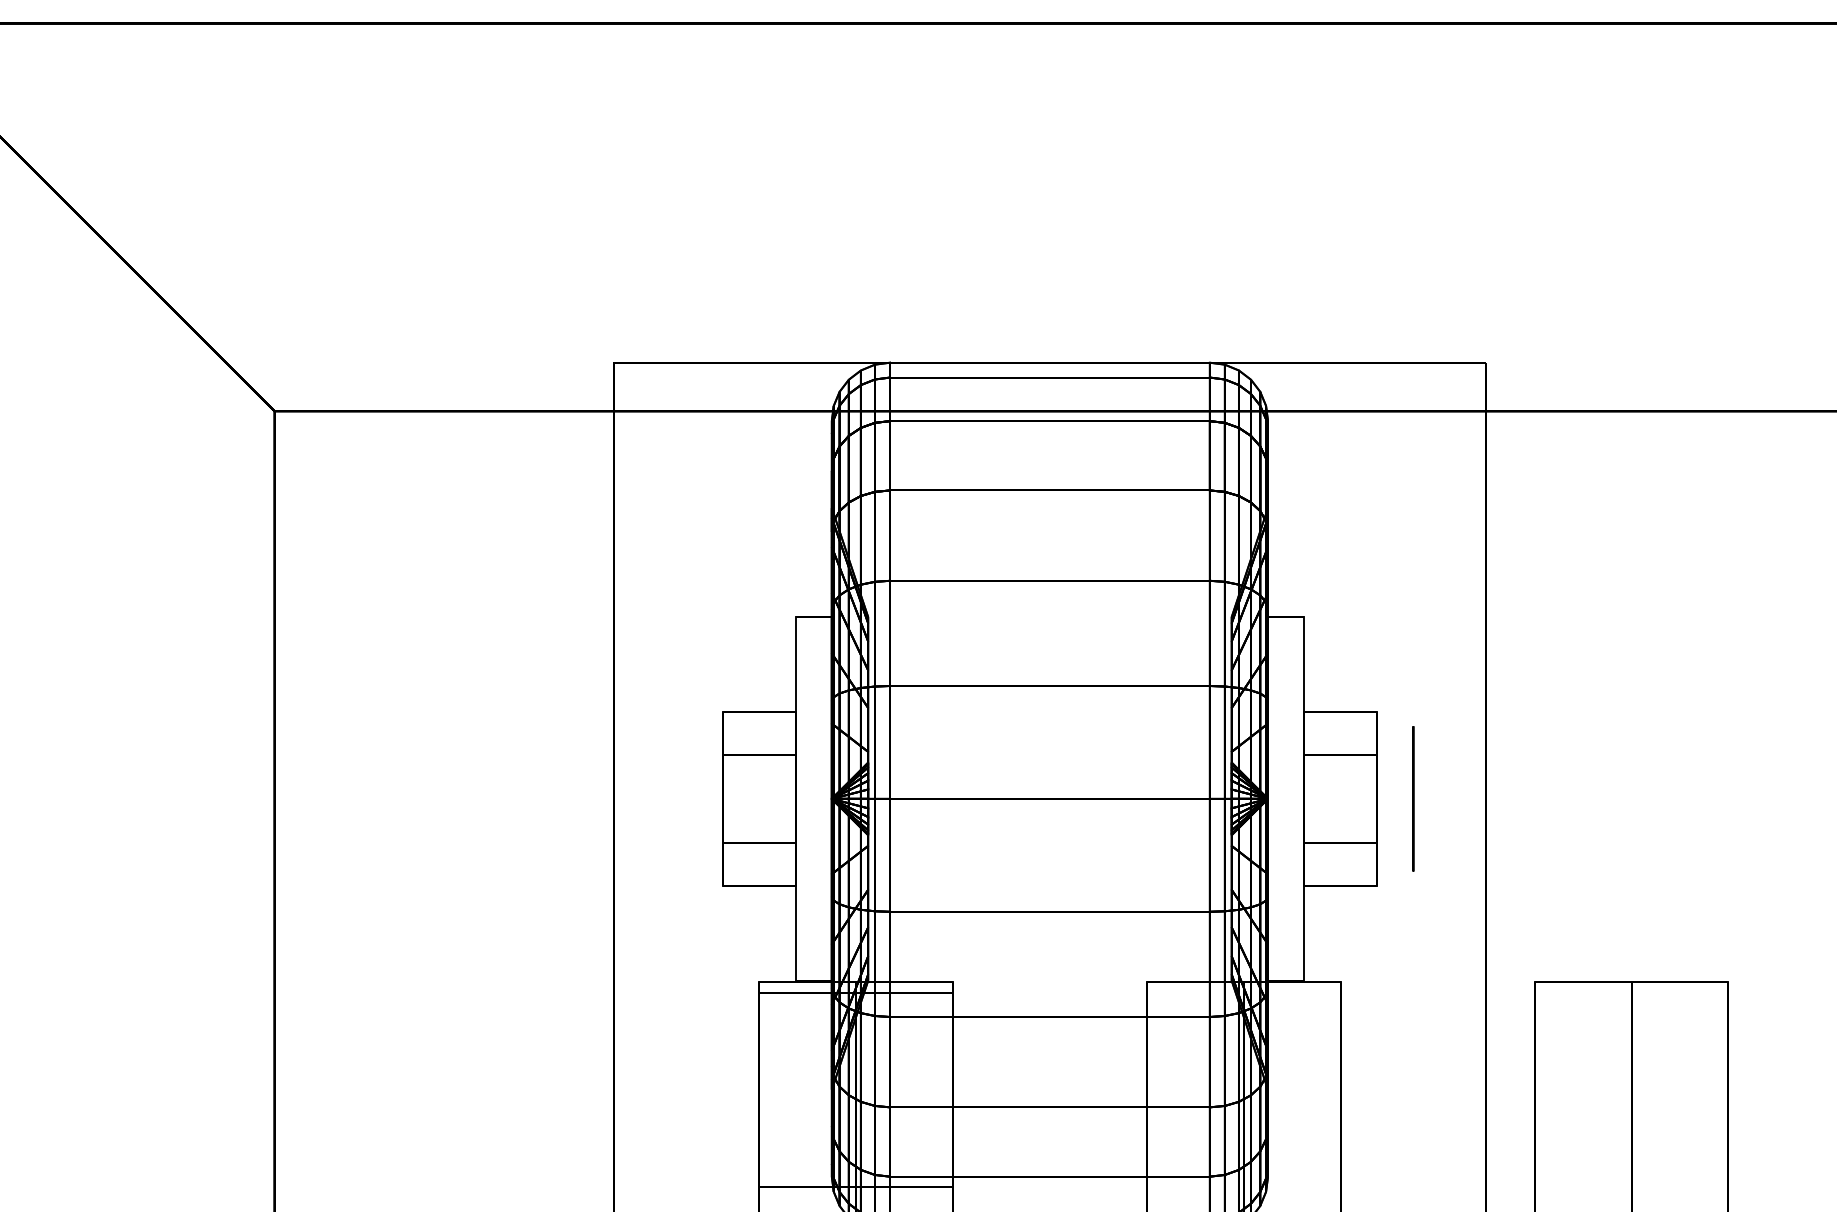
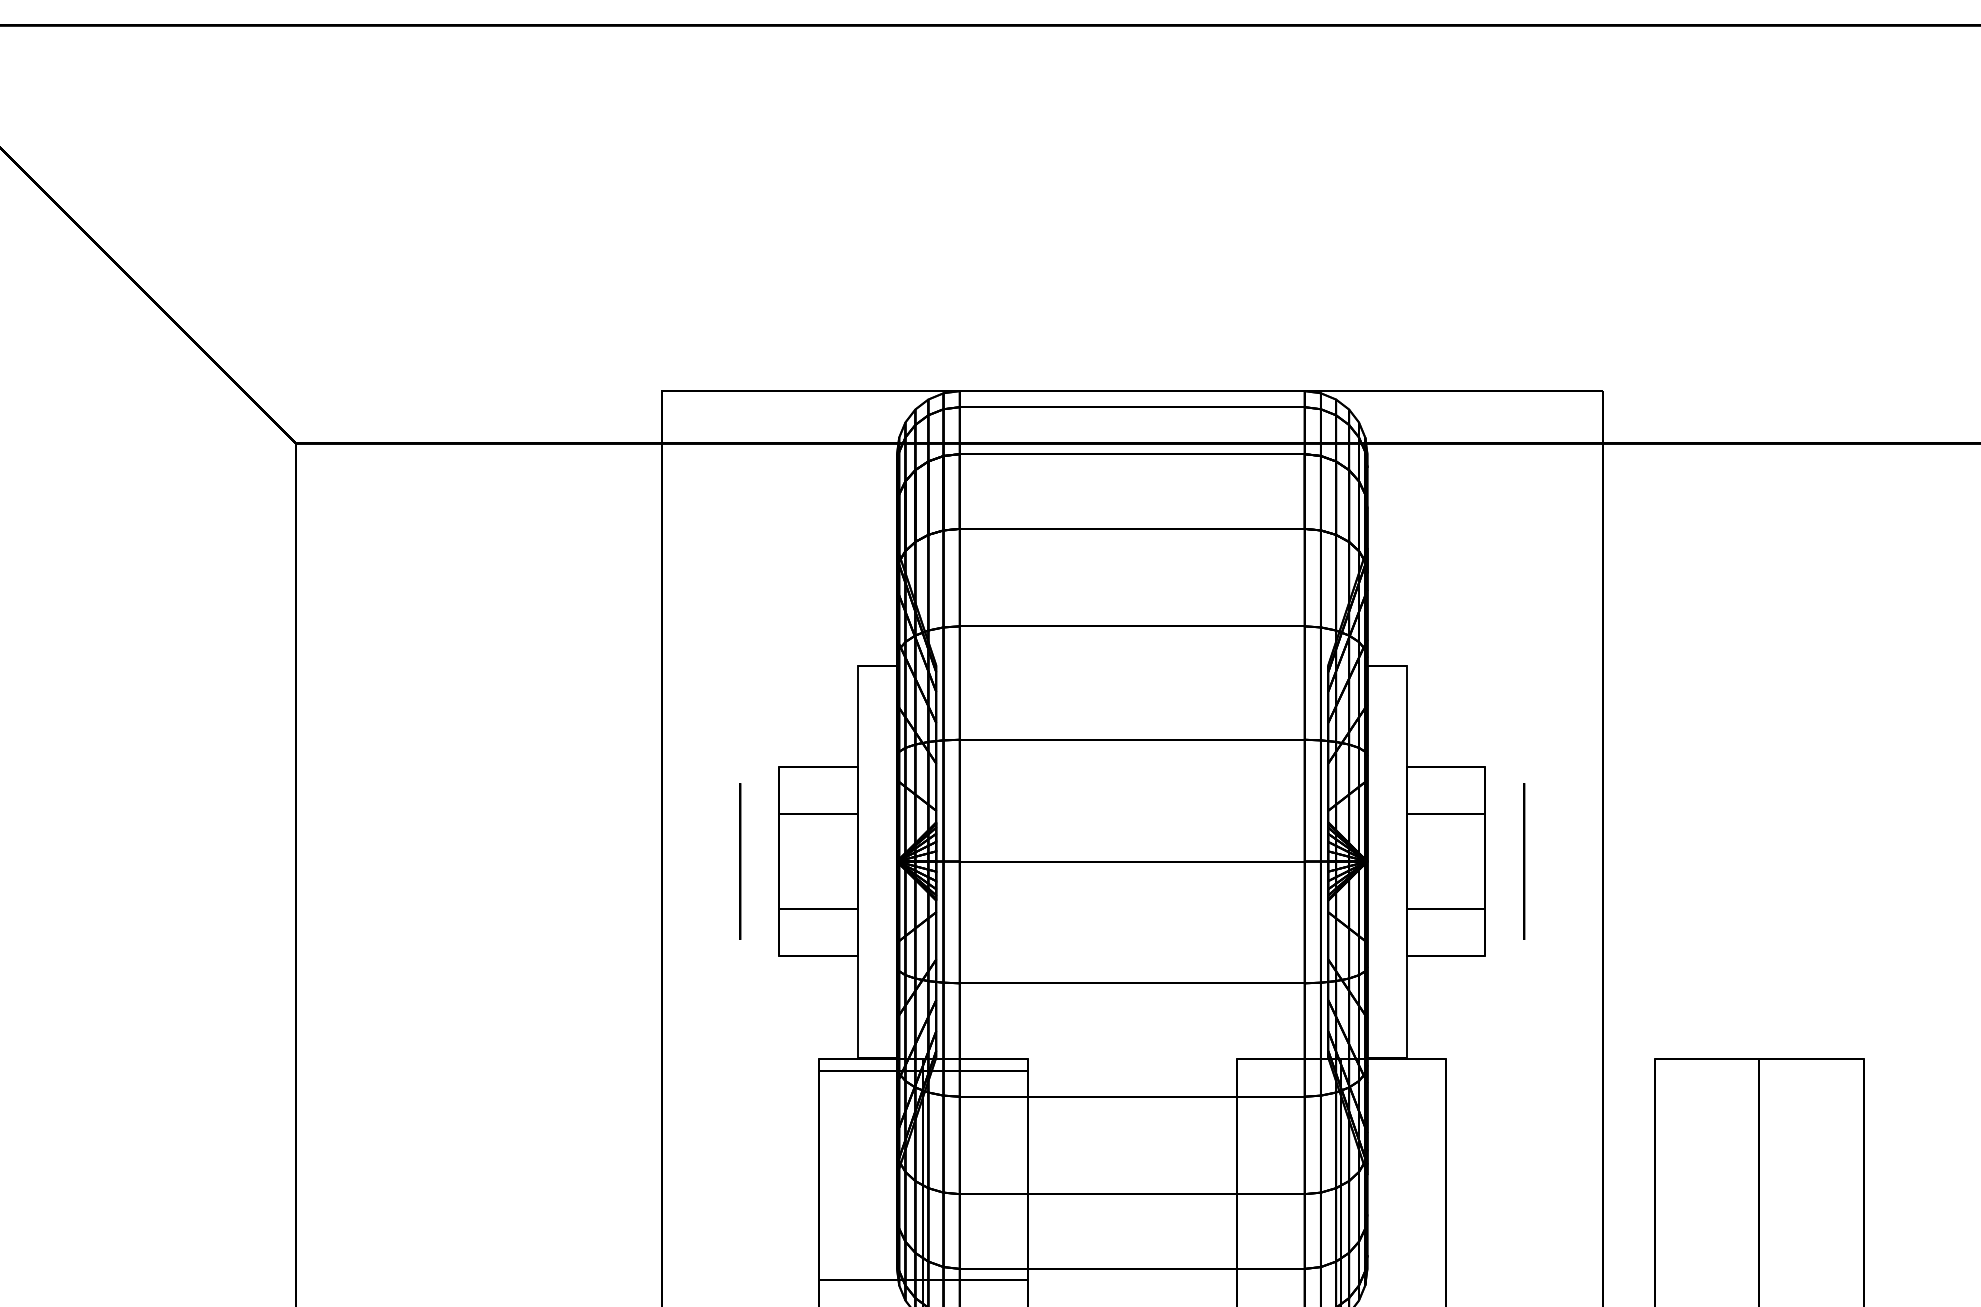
circle: (686, 798) -> (740, 861), added

